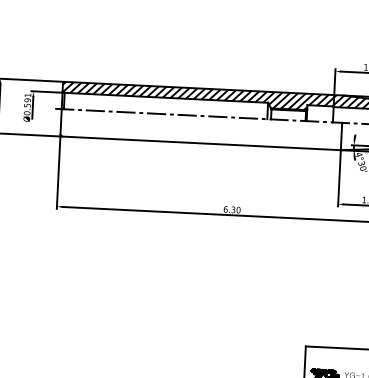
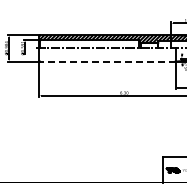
line: (202, 143) -> (108, 61), solid -> dashed

